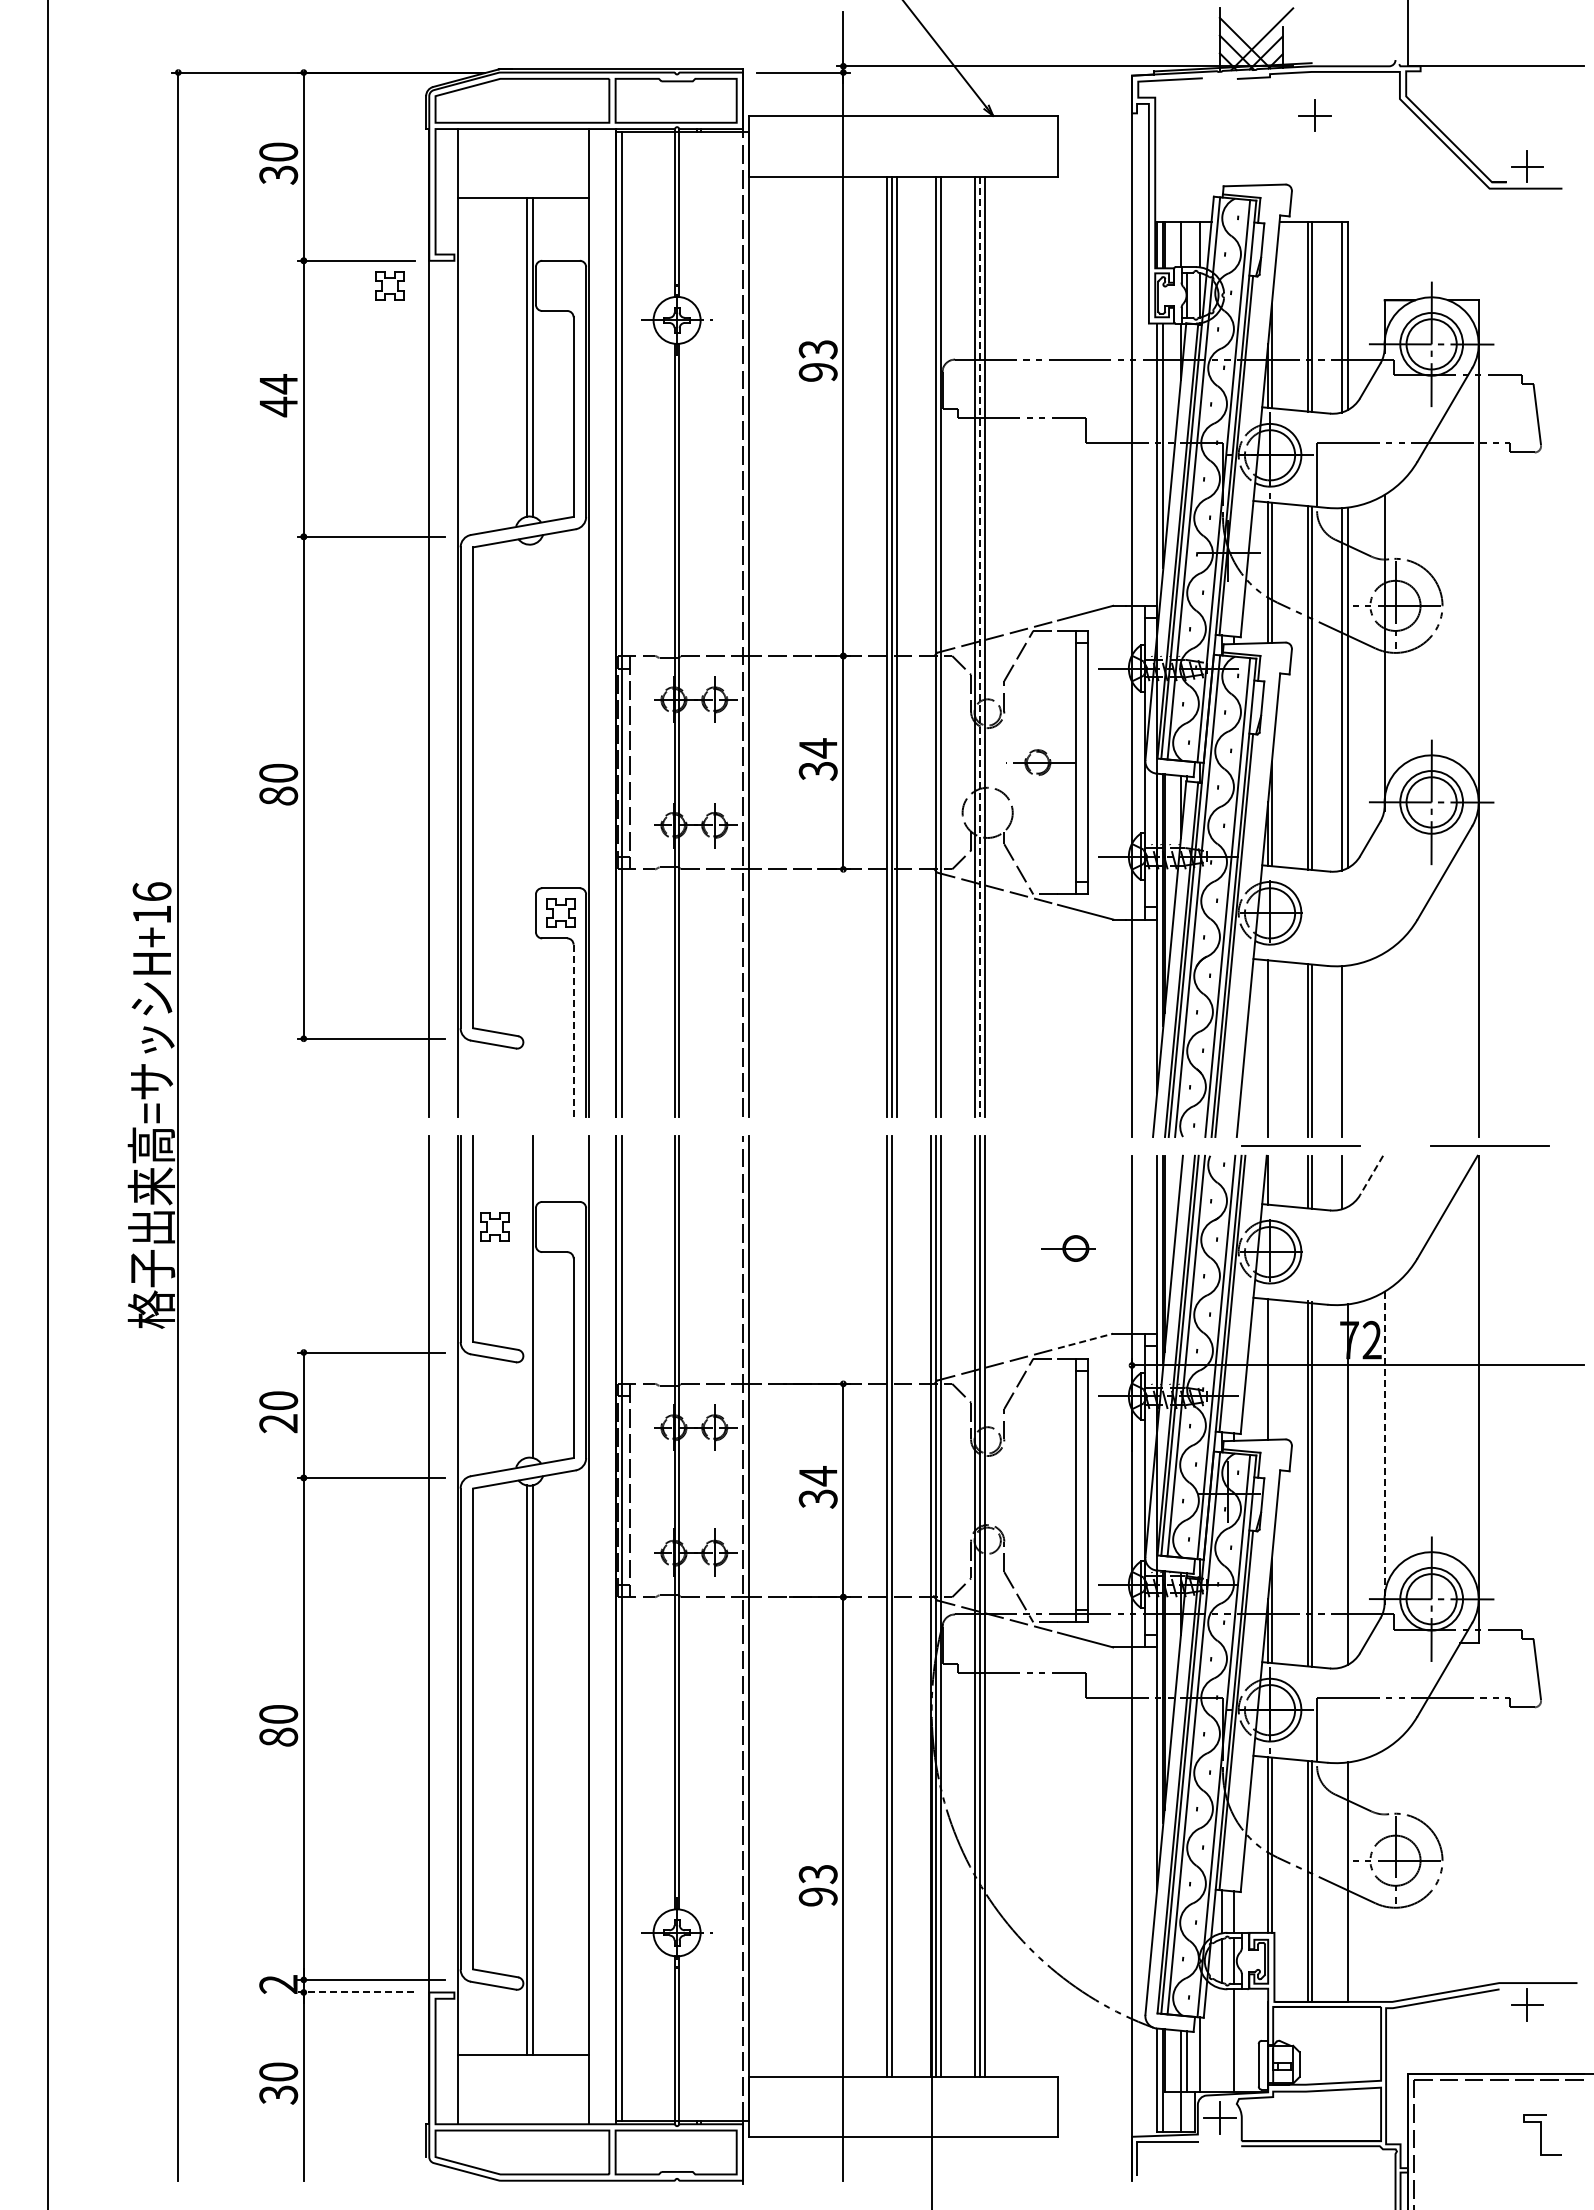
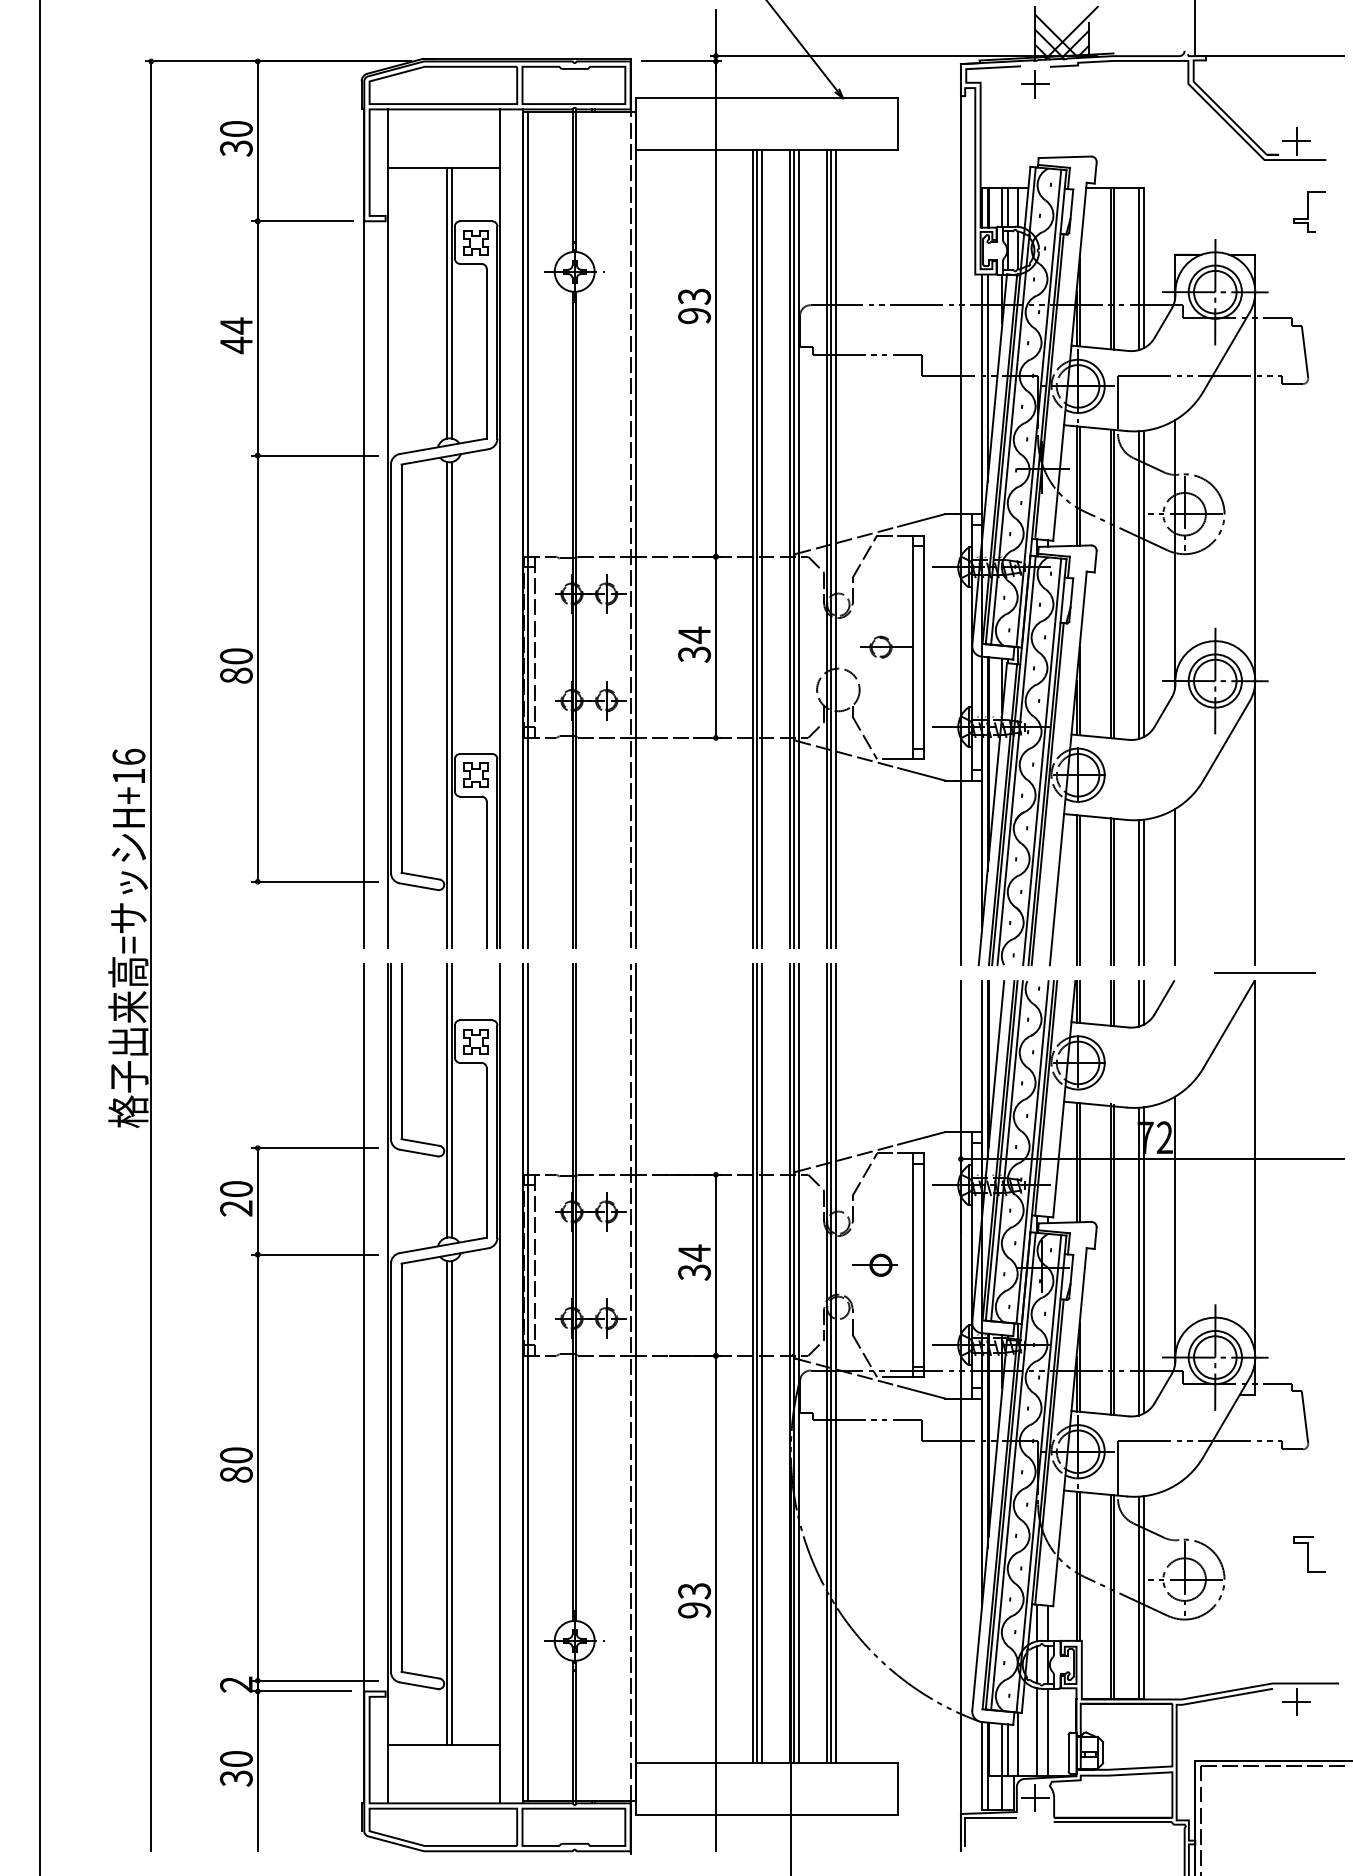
part: (1314, 115) -> (1035, 84), moved
line: (1187, 244) -> (1008, 207), added
curve: (1541, 249) -> (1308, 211), added
part: (389, 285) -> (475, 242), moved
line: (930, 646) -> (789, 548), added
line: (979, 647) -> (831, 549), dashed -> solid
line: (526, 830) -> (446, 704), added
line: (532, 830) -> (451, 704), added
line: (573, 1030) -> (486, 874), dashed -> solid
line: (1384, 1044) -> (1175, 886), added
line: (1271, 1048) -> (1079, 890), added
line: (1347, 1051) -> (1143, 892), added
line: (1300, 1145) -> (1103, 972), removed
line: (1371, 1175) -> (1164, 997), dashed -> solid
line: (1271, 1180) -> (1079, 1002), added
line: (1347, 1180) -> (1143, 1002), added
part: (494, 1226) -> (475, 1041), moved
part: (1068, 1248) -> (874, 1265), moved
line: (526, 1296) -> (446, 1100), added
line: (1085, 1341) -> (921, 1138), dashed -> solid
line: (1271, 1369) -> (1079, 1162), added
line: (1384, 1448) -> (1175, 1229), dashed -> solid
line: (1341, 1486) -> (1138, 1261), added
line: (897, 1606) -> (761, 1363), added
line: (1341, 1882) -> (1138, 1598), added
line: (355, 1992) -> (301, 1691), dashed -> solid
line: (1221, 2039) -> (1036, 1731), added
curve: (1541, 2134) -> (1308, 1553), moved

